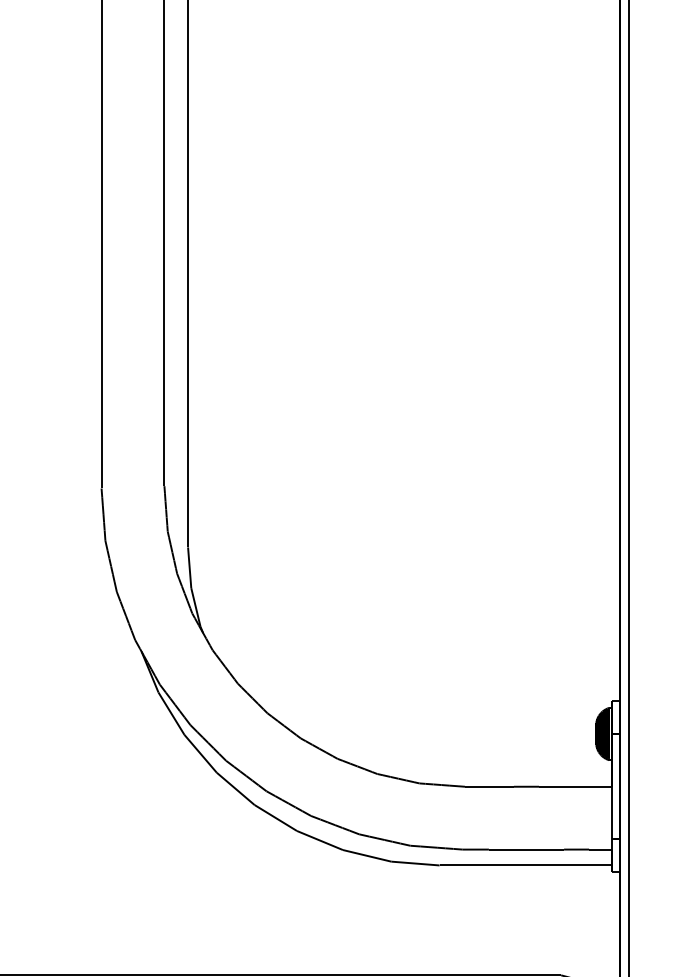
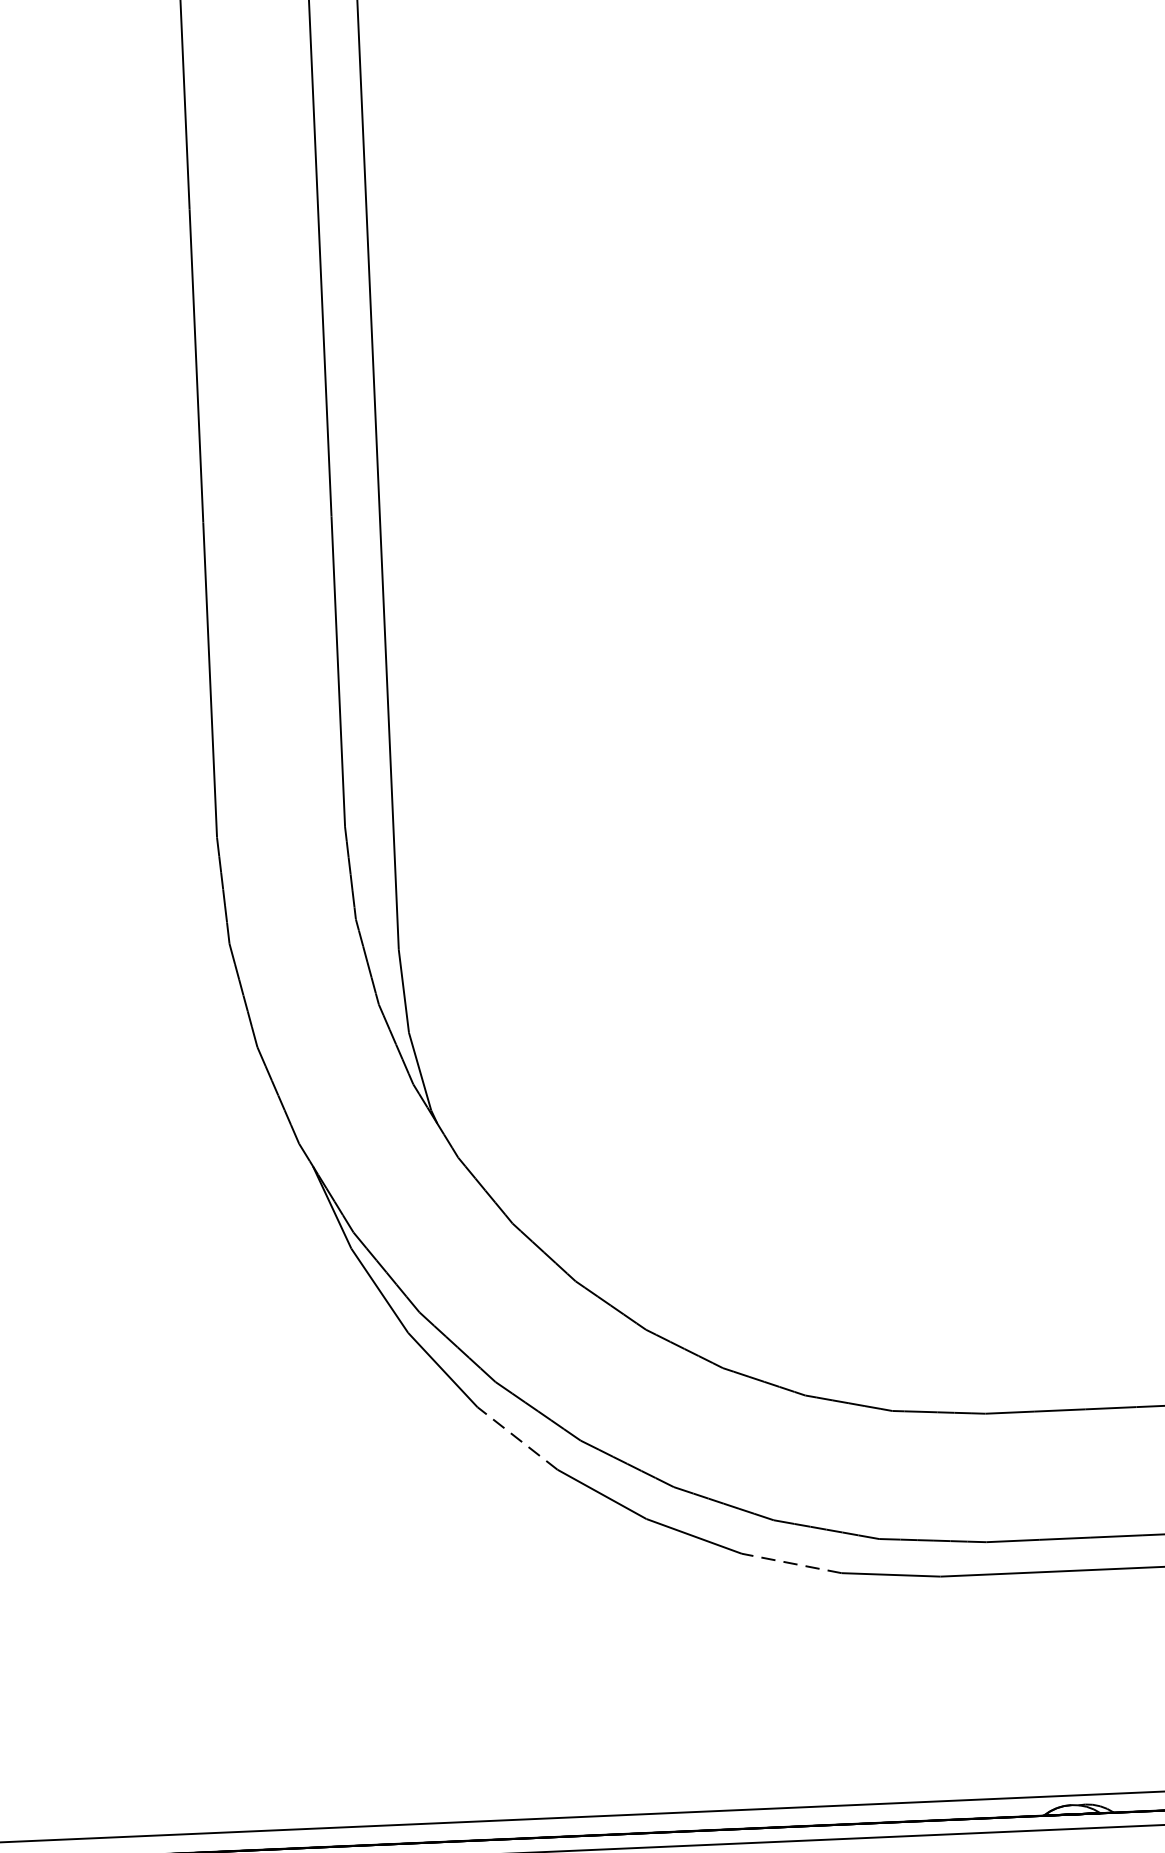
line: (235, 788) -> (517, 1437), solid -> dashed
line: (367, 855) -> (792, 1562), solid -> dashed

